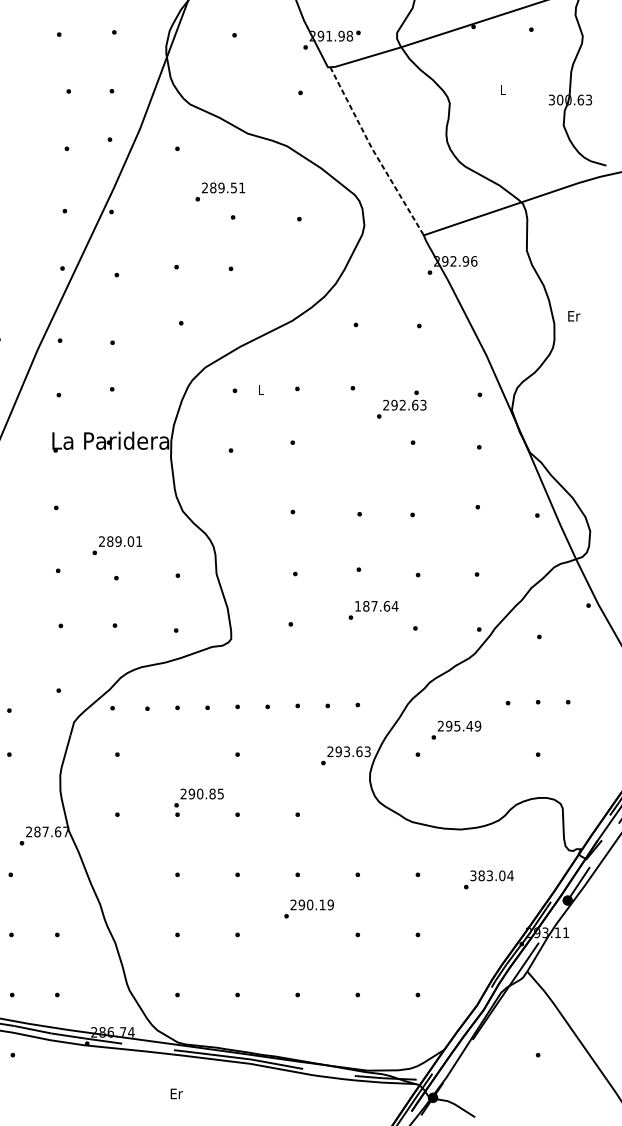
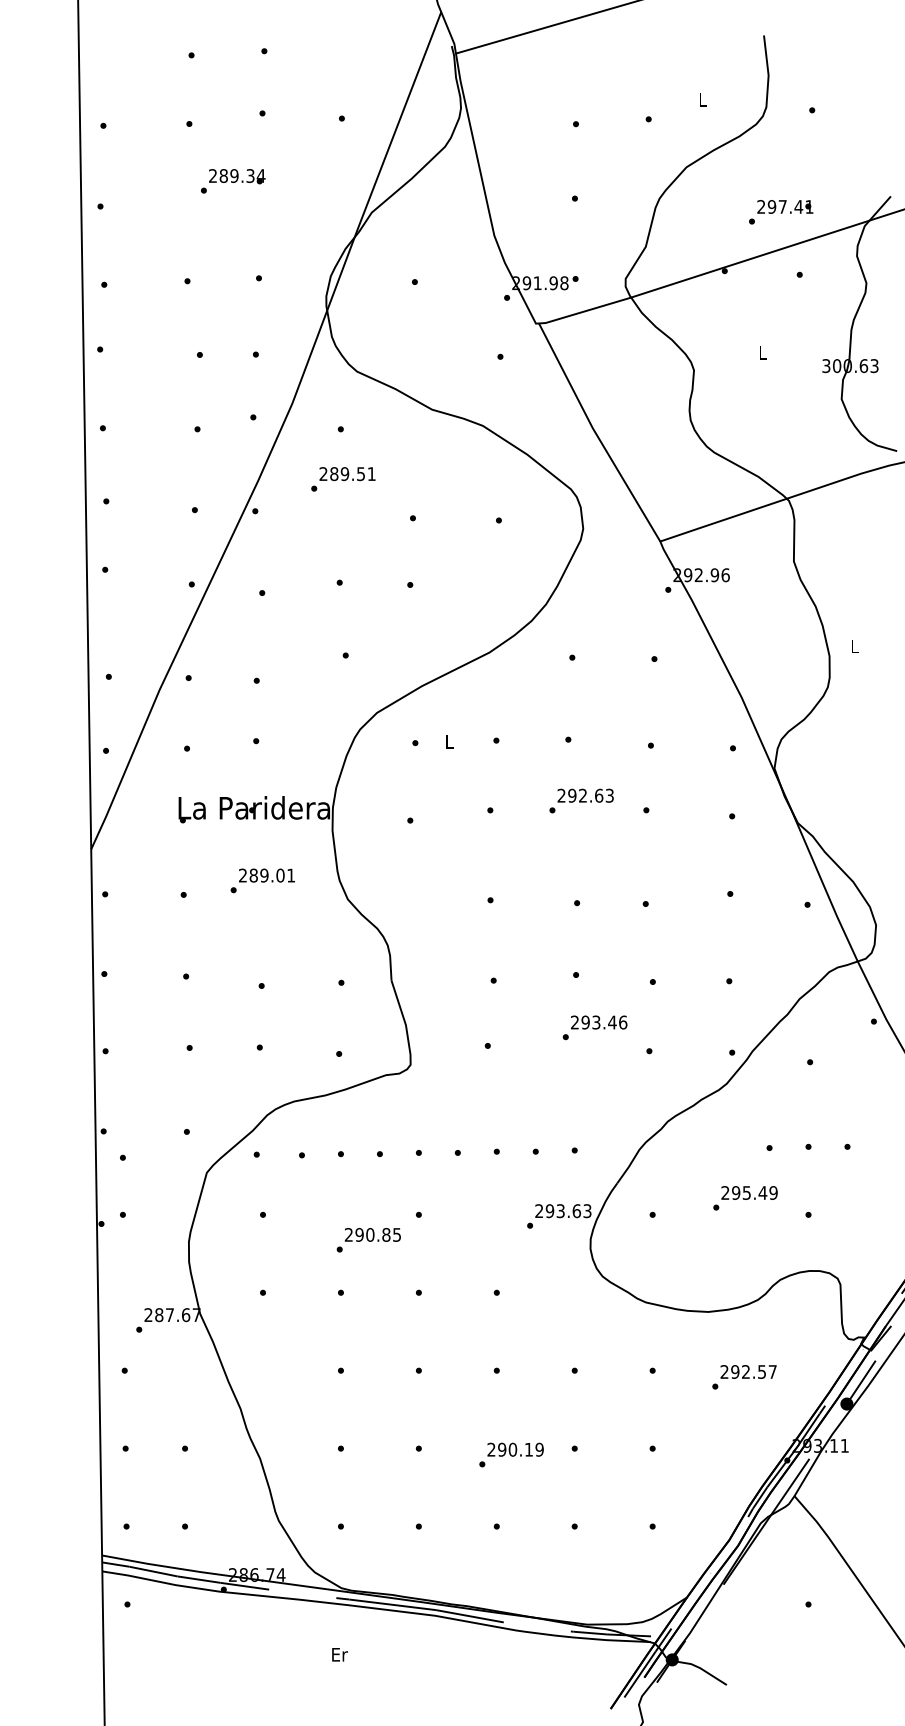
line: (373, 152) -> (595, 433), dashed -> solid
text: (220, 192) -> (343, 479), moved
text: (574, 316) -> (855, 646), Er -> L
text: (401, 408) -> (581, 800), moved
text: (117, 545) -> (262, 880), moved
text: (376, 606) -> (599, 1022), 187.64 -> 293.46
text: (456, 730) -> (745, 1198), moved
text: (198, 798) -> (368, 1240), moved
text: (491, 875) -> (748, 1371), 383.04 -> 292.57
text: (309, 908) -> (511, 1454), moved

